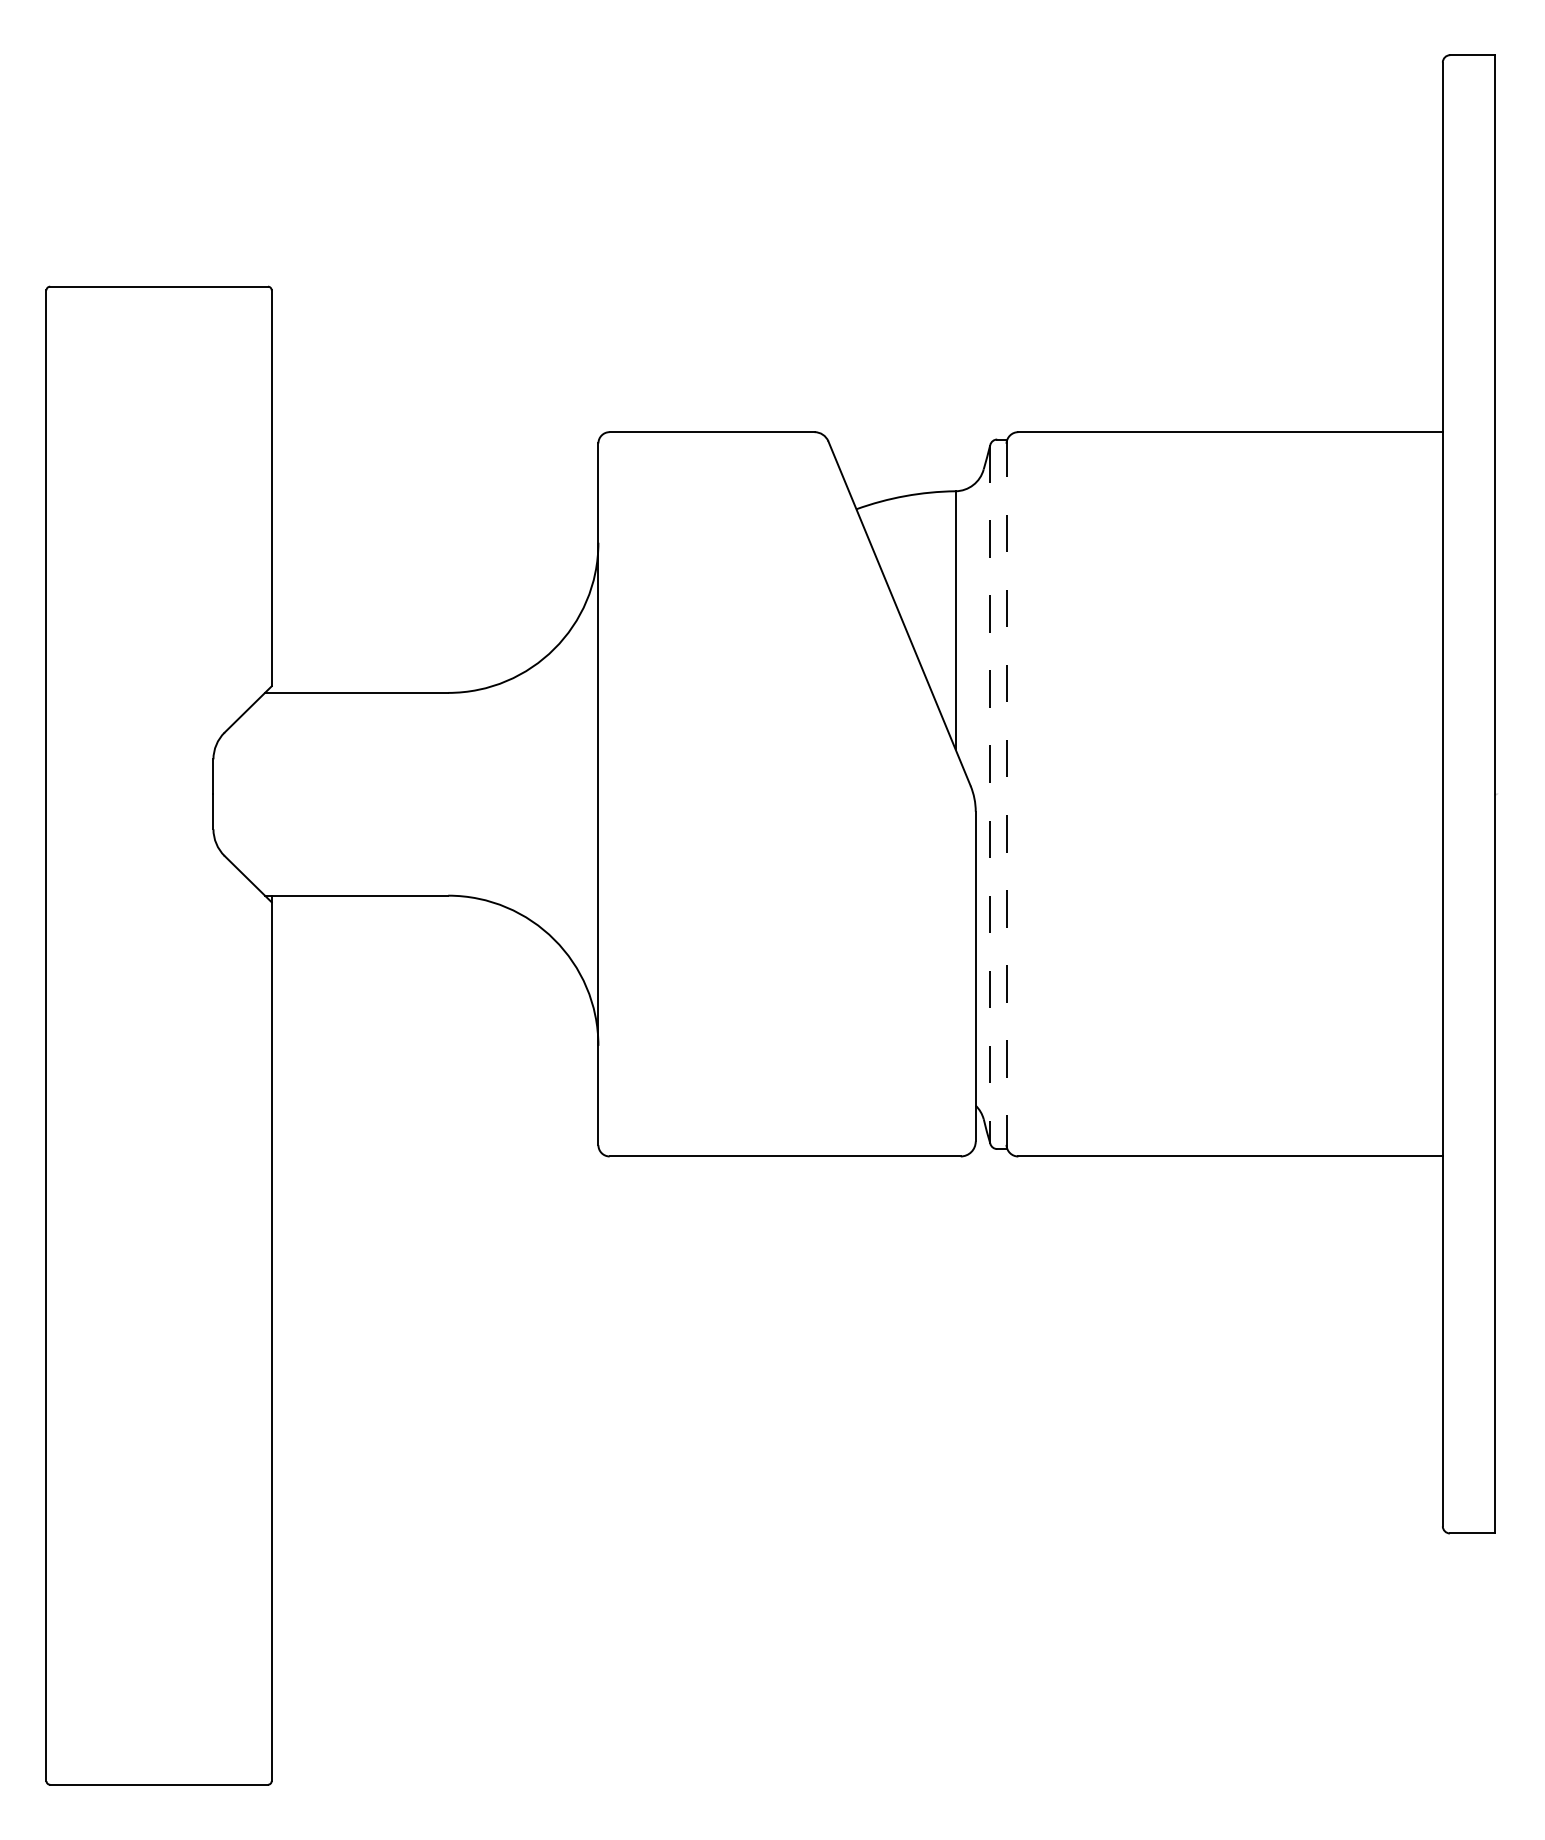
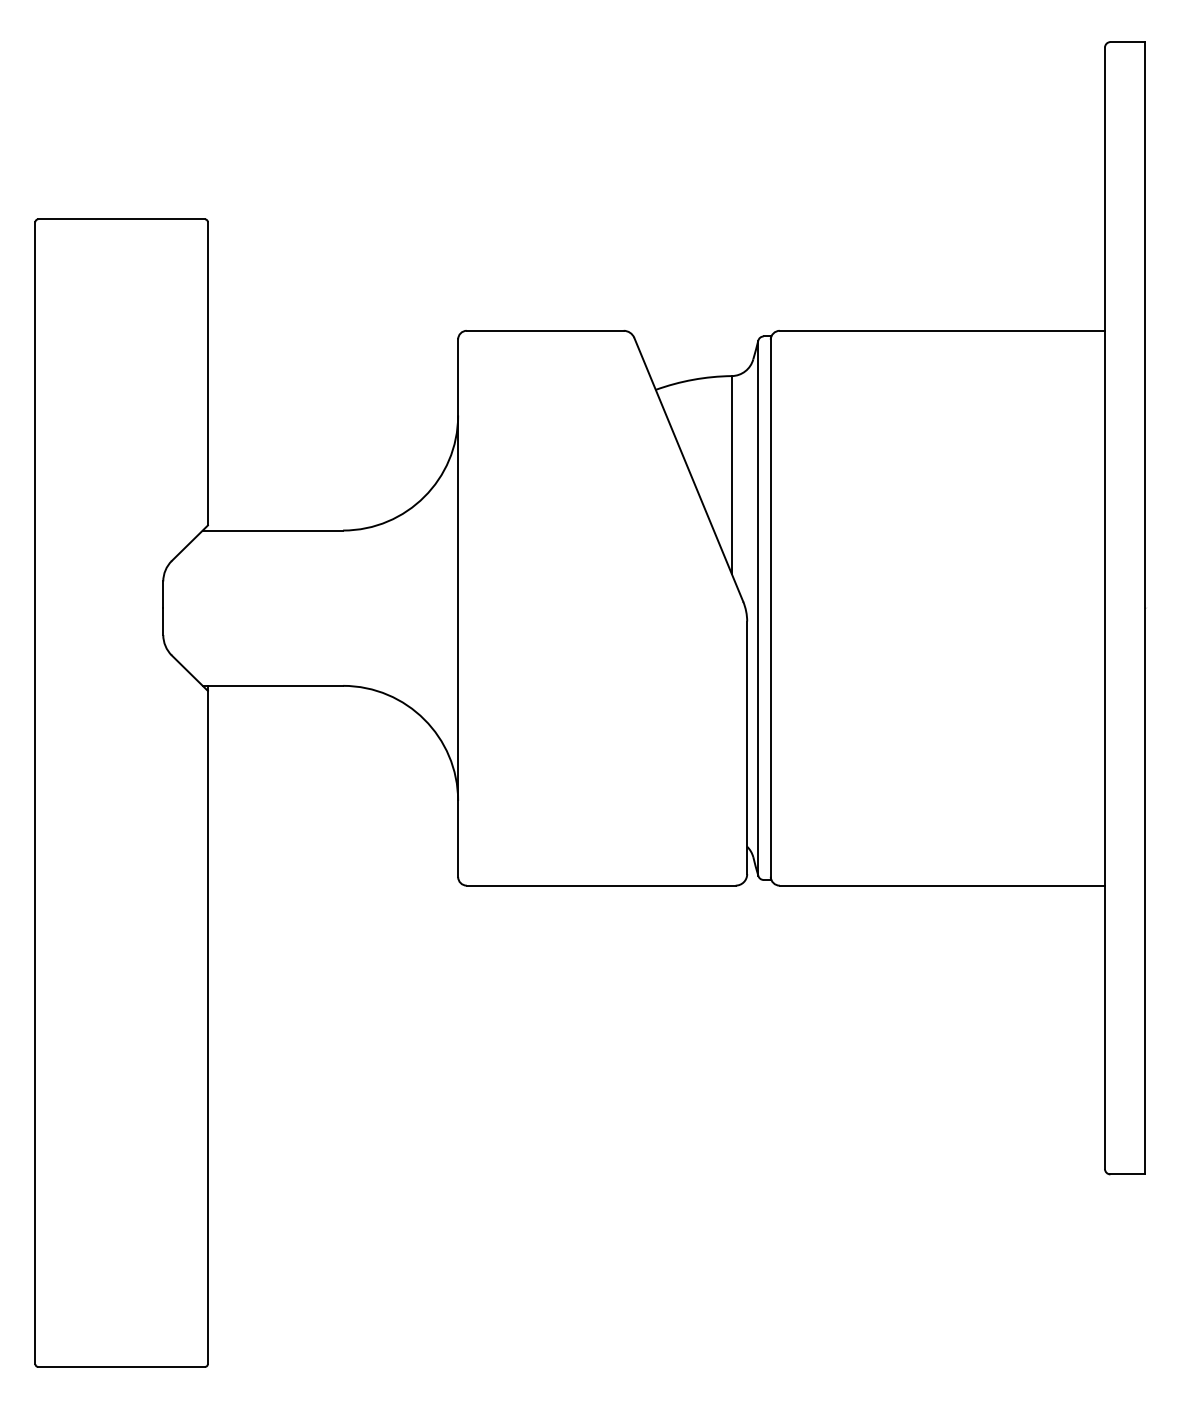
line: (990, 794) -> (758, 608), dashed -> solid
line: (1006, 794) -> (770, 608), dashed -> solid

